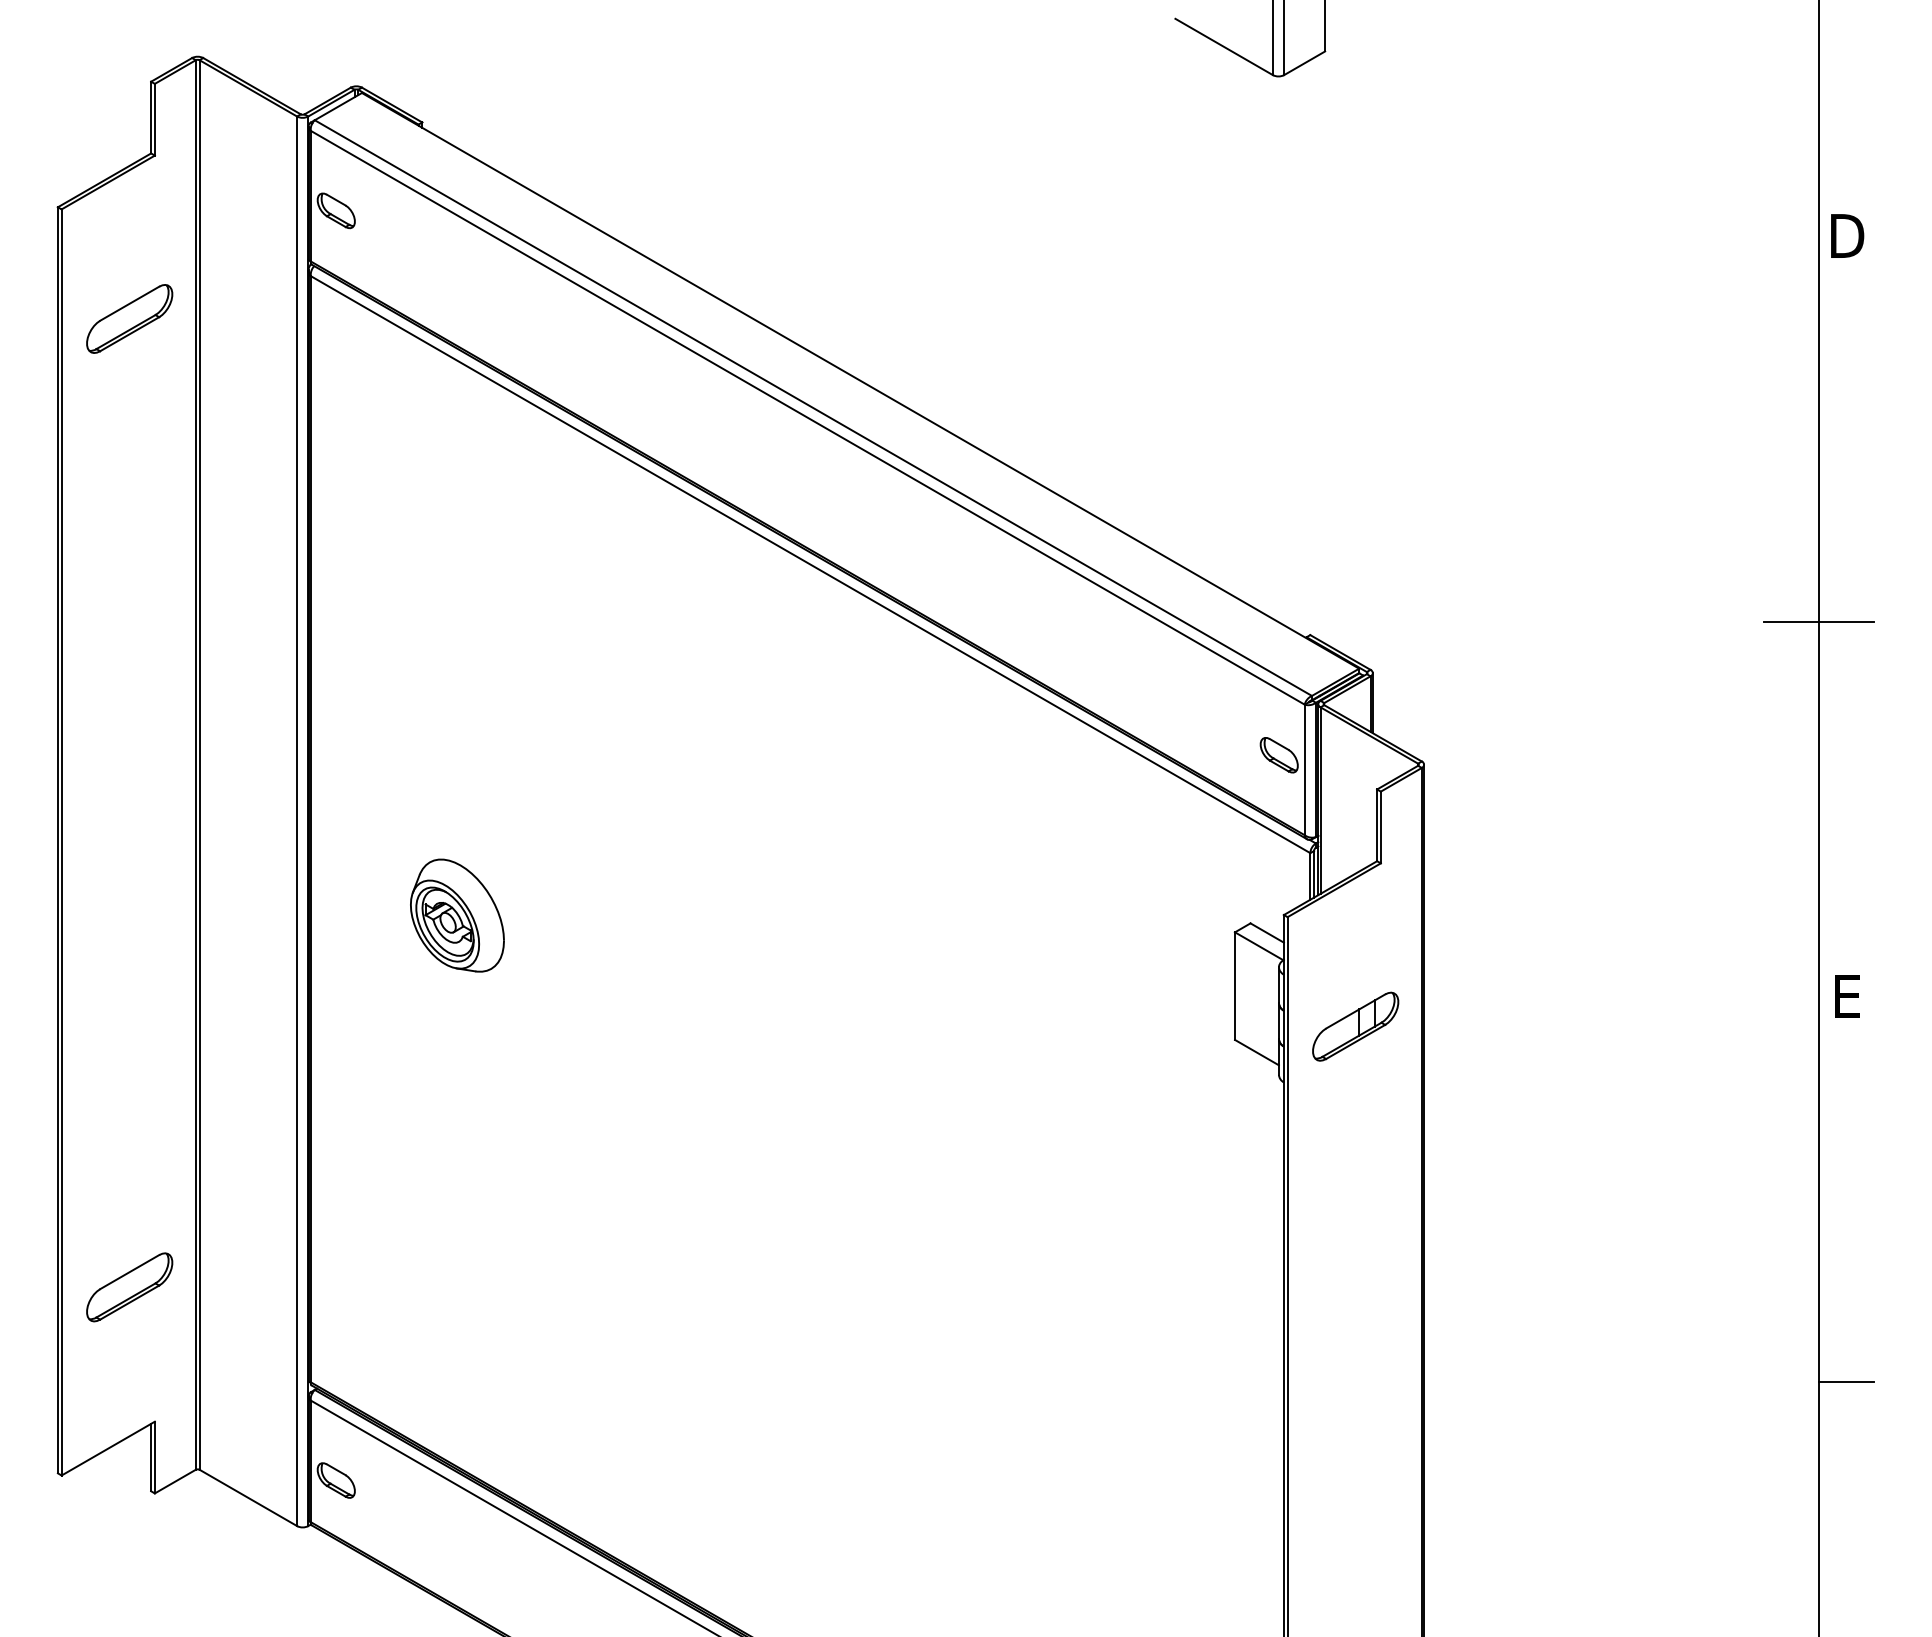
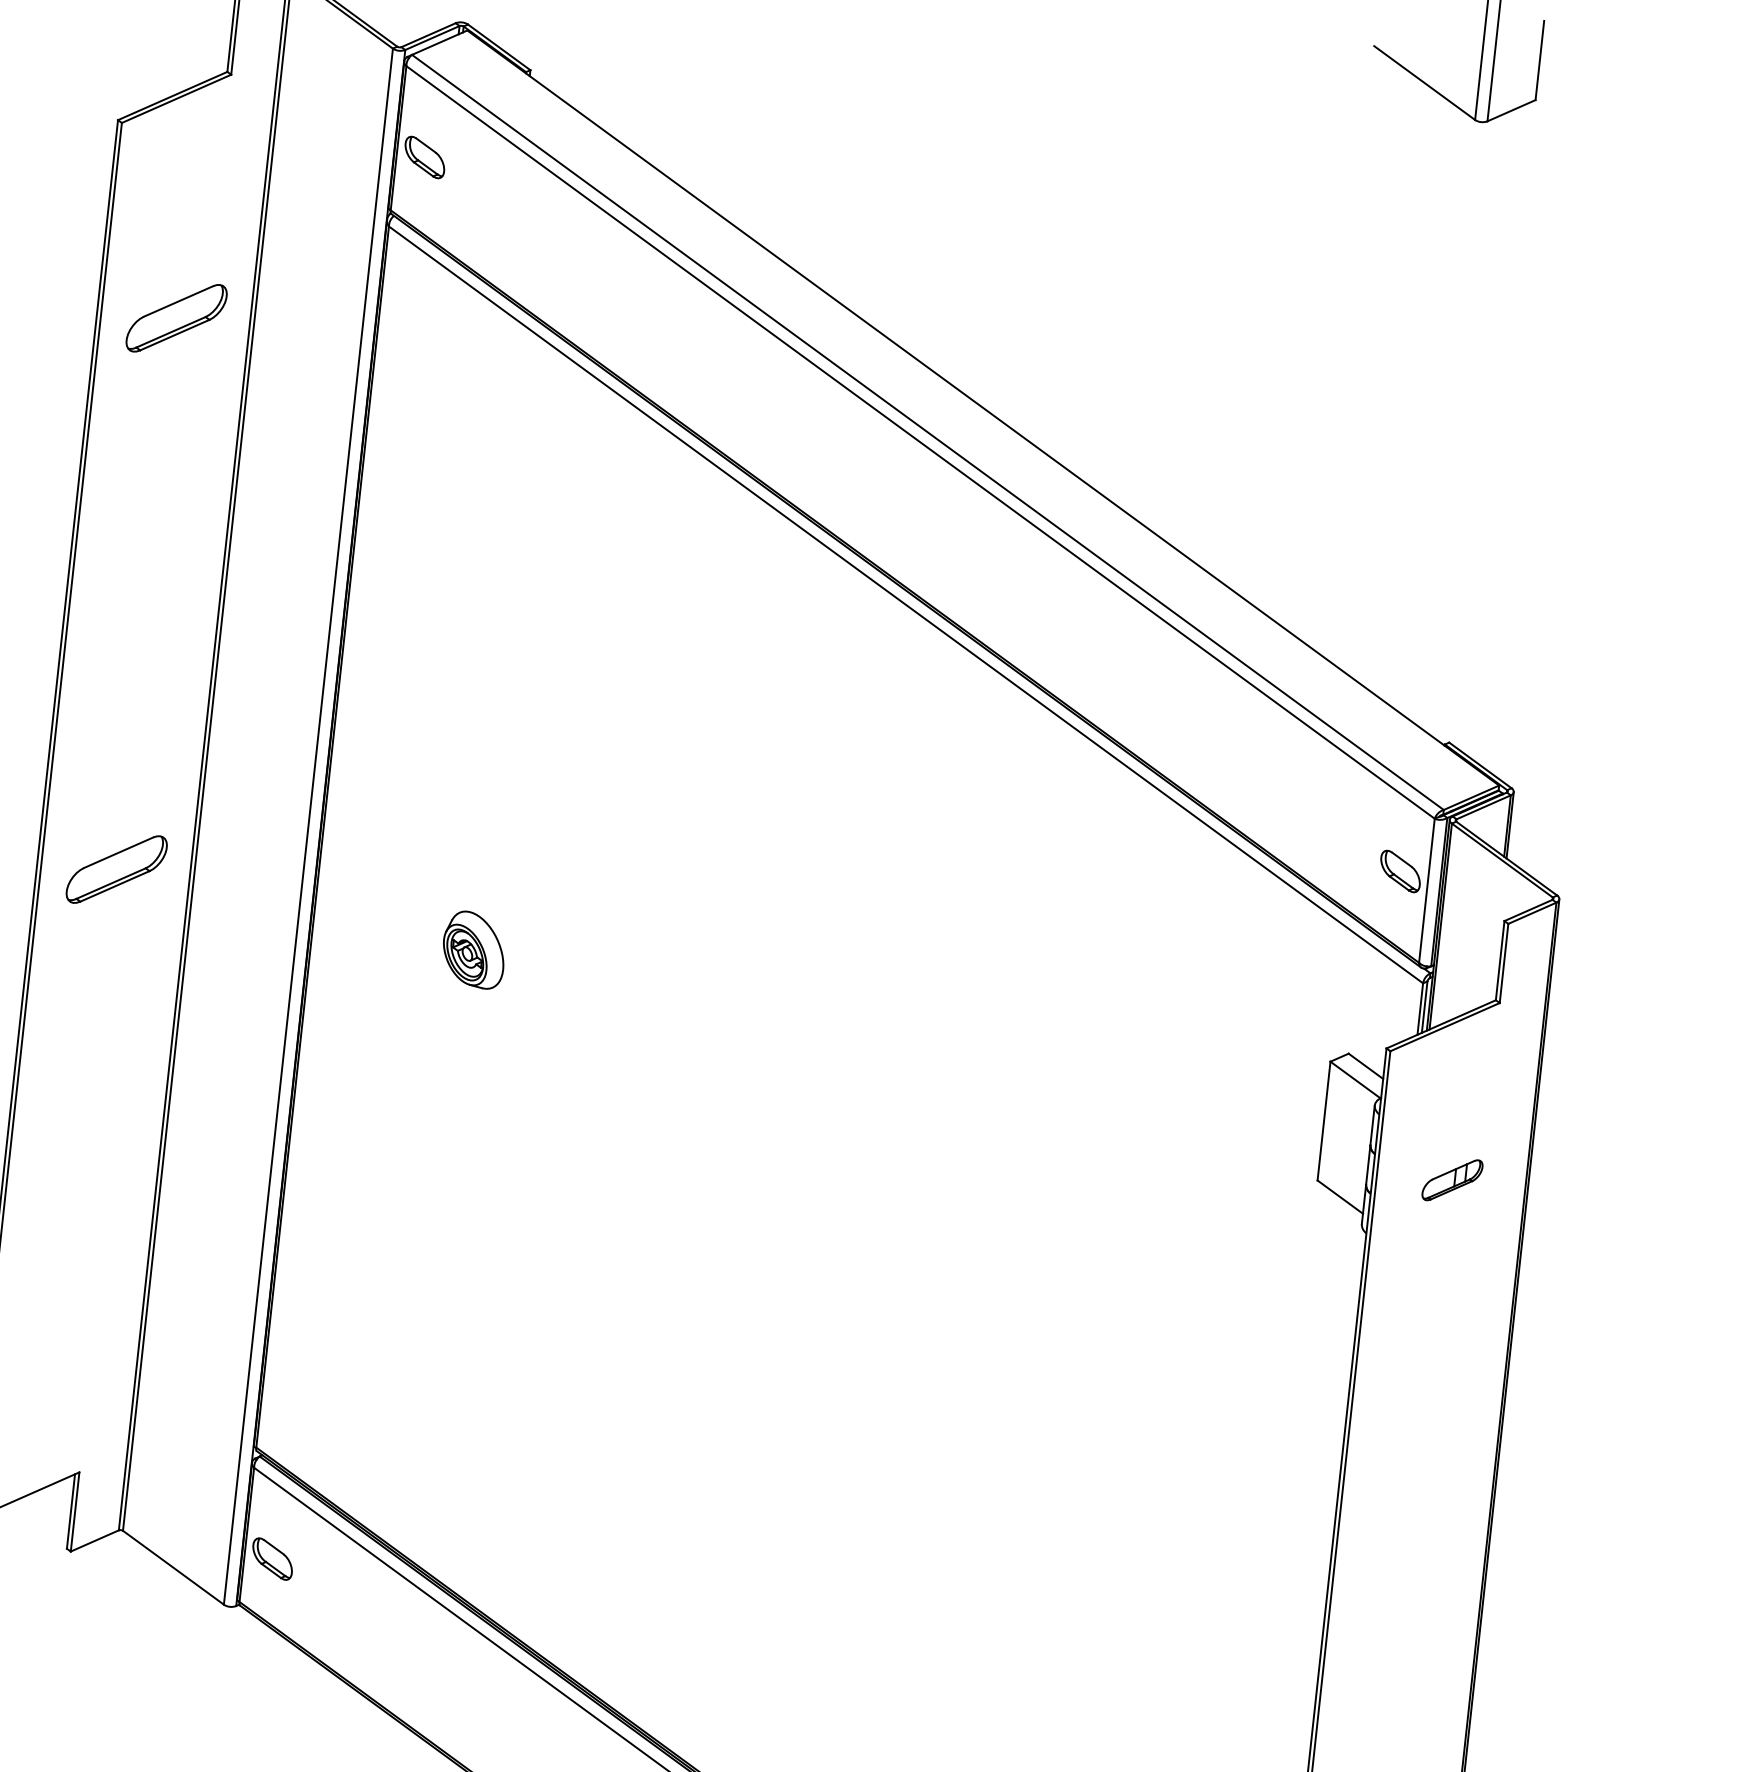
part: (129, 318) -> (176, 317), moved
part: (457, 915) -> (474, 949), size x0.6
part: (1355, 1026) -> (1452, 1180), size x0.6
part: (129, 1287) -> (116, 869), moved

